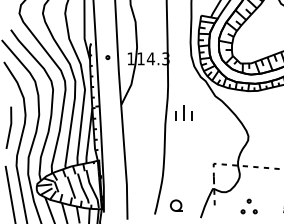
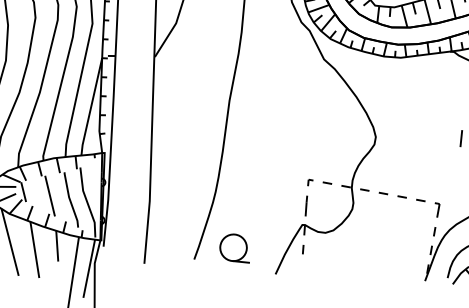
part: (183, 112) -> (264, 82), removed
part: (176, 205) -> (234, 247), size x1.4
part: (248, 206) -> (362, 262), removed

